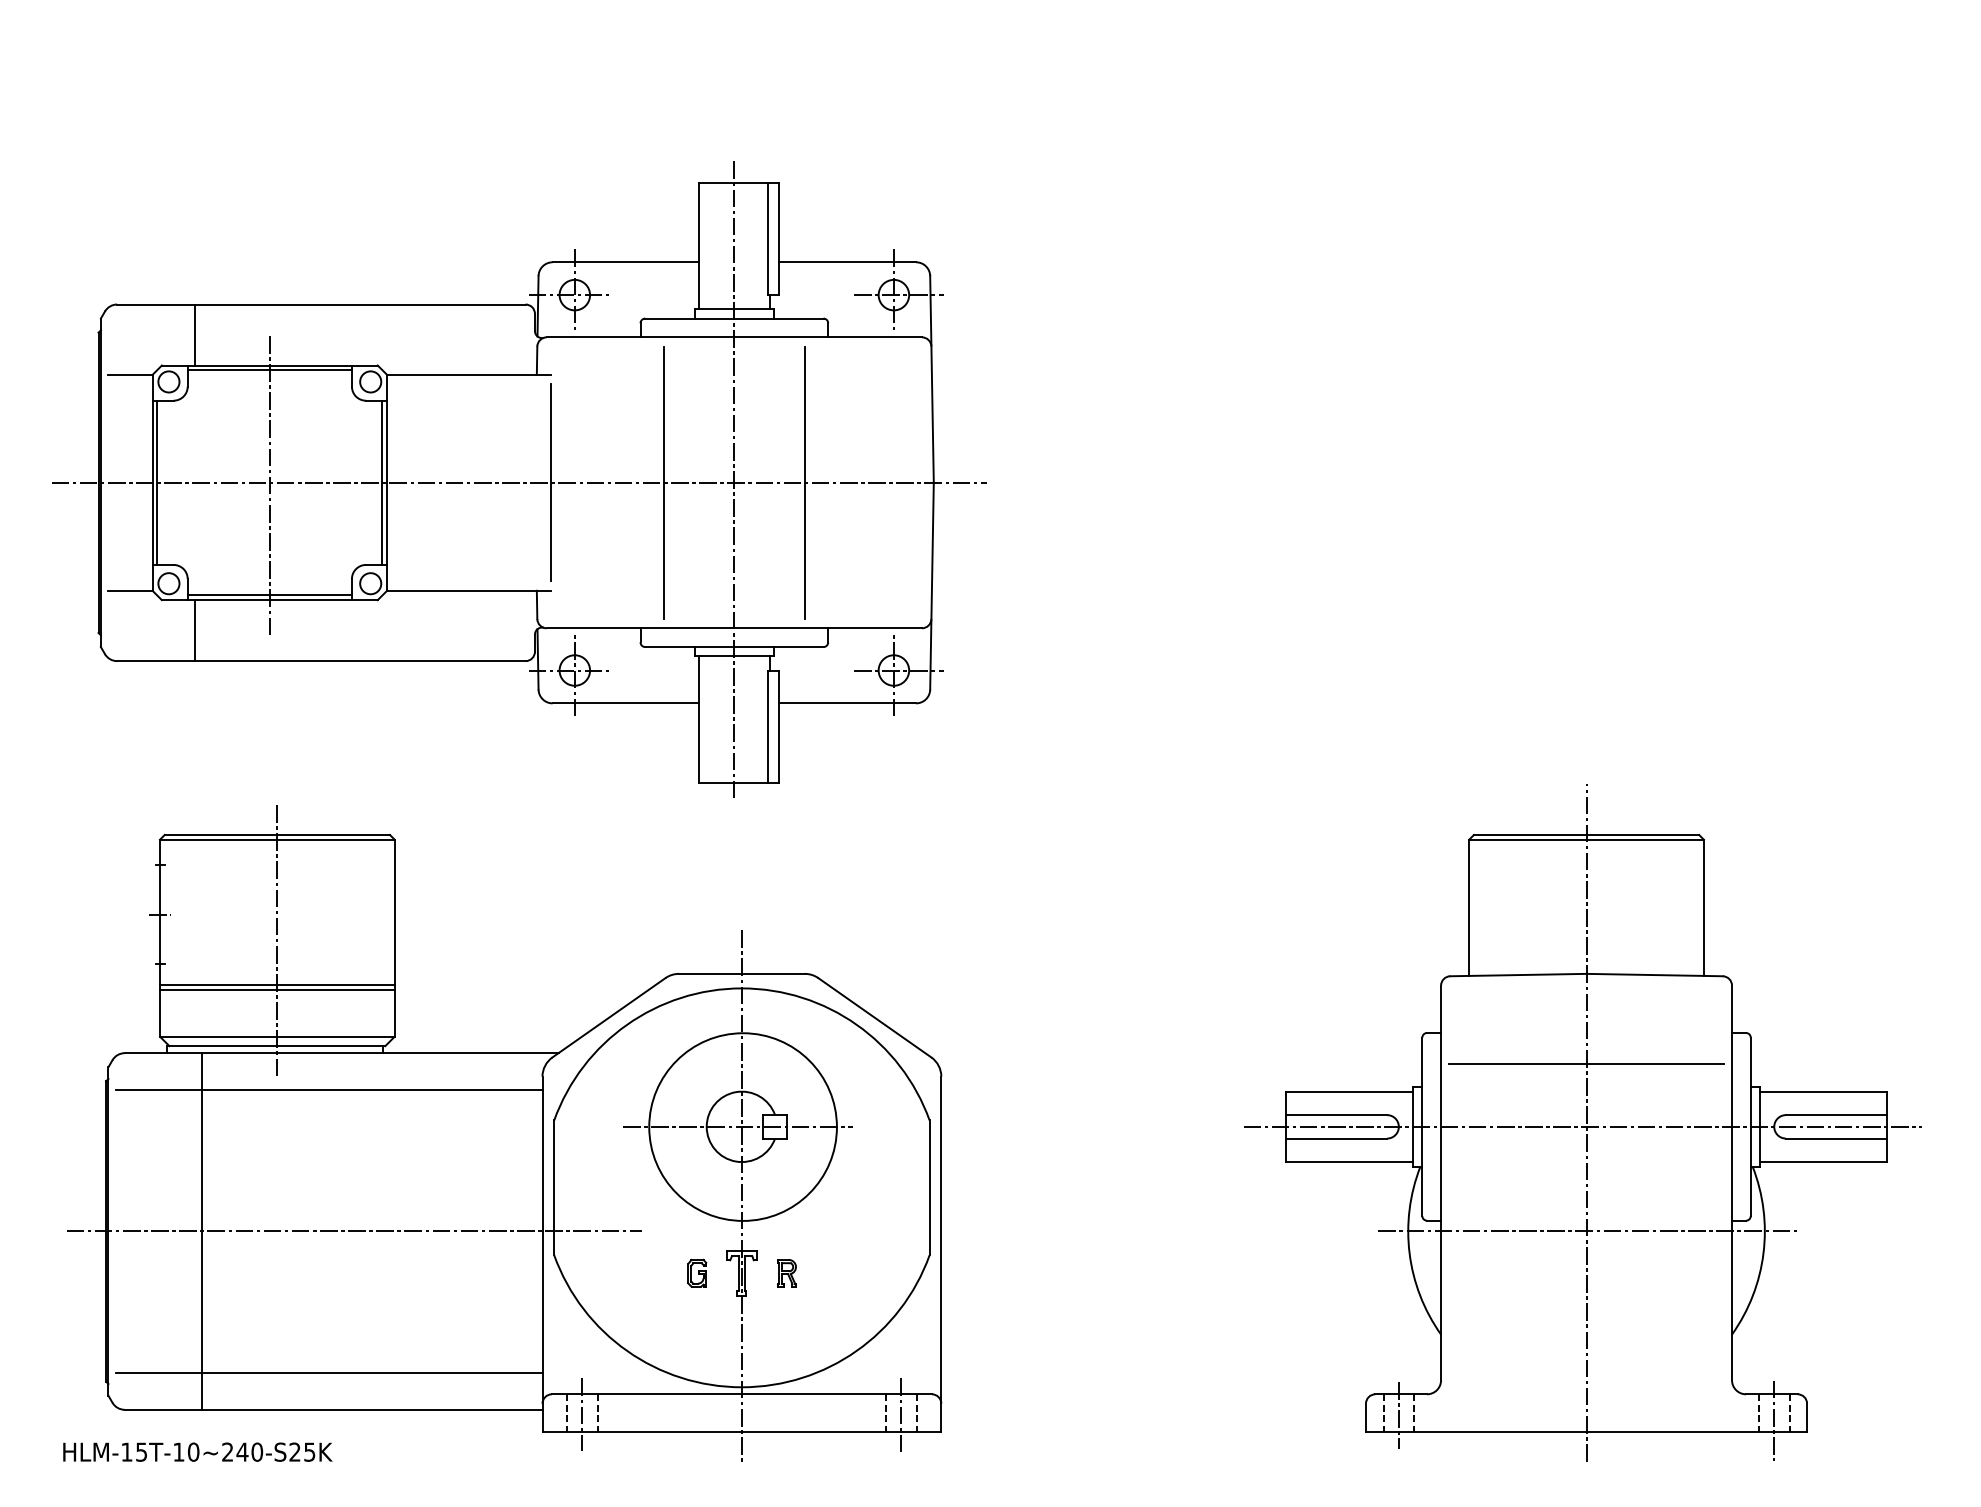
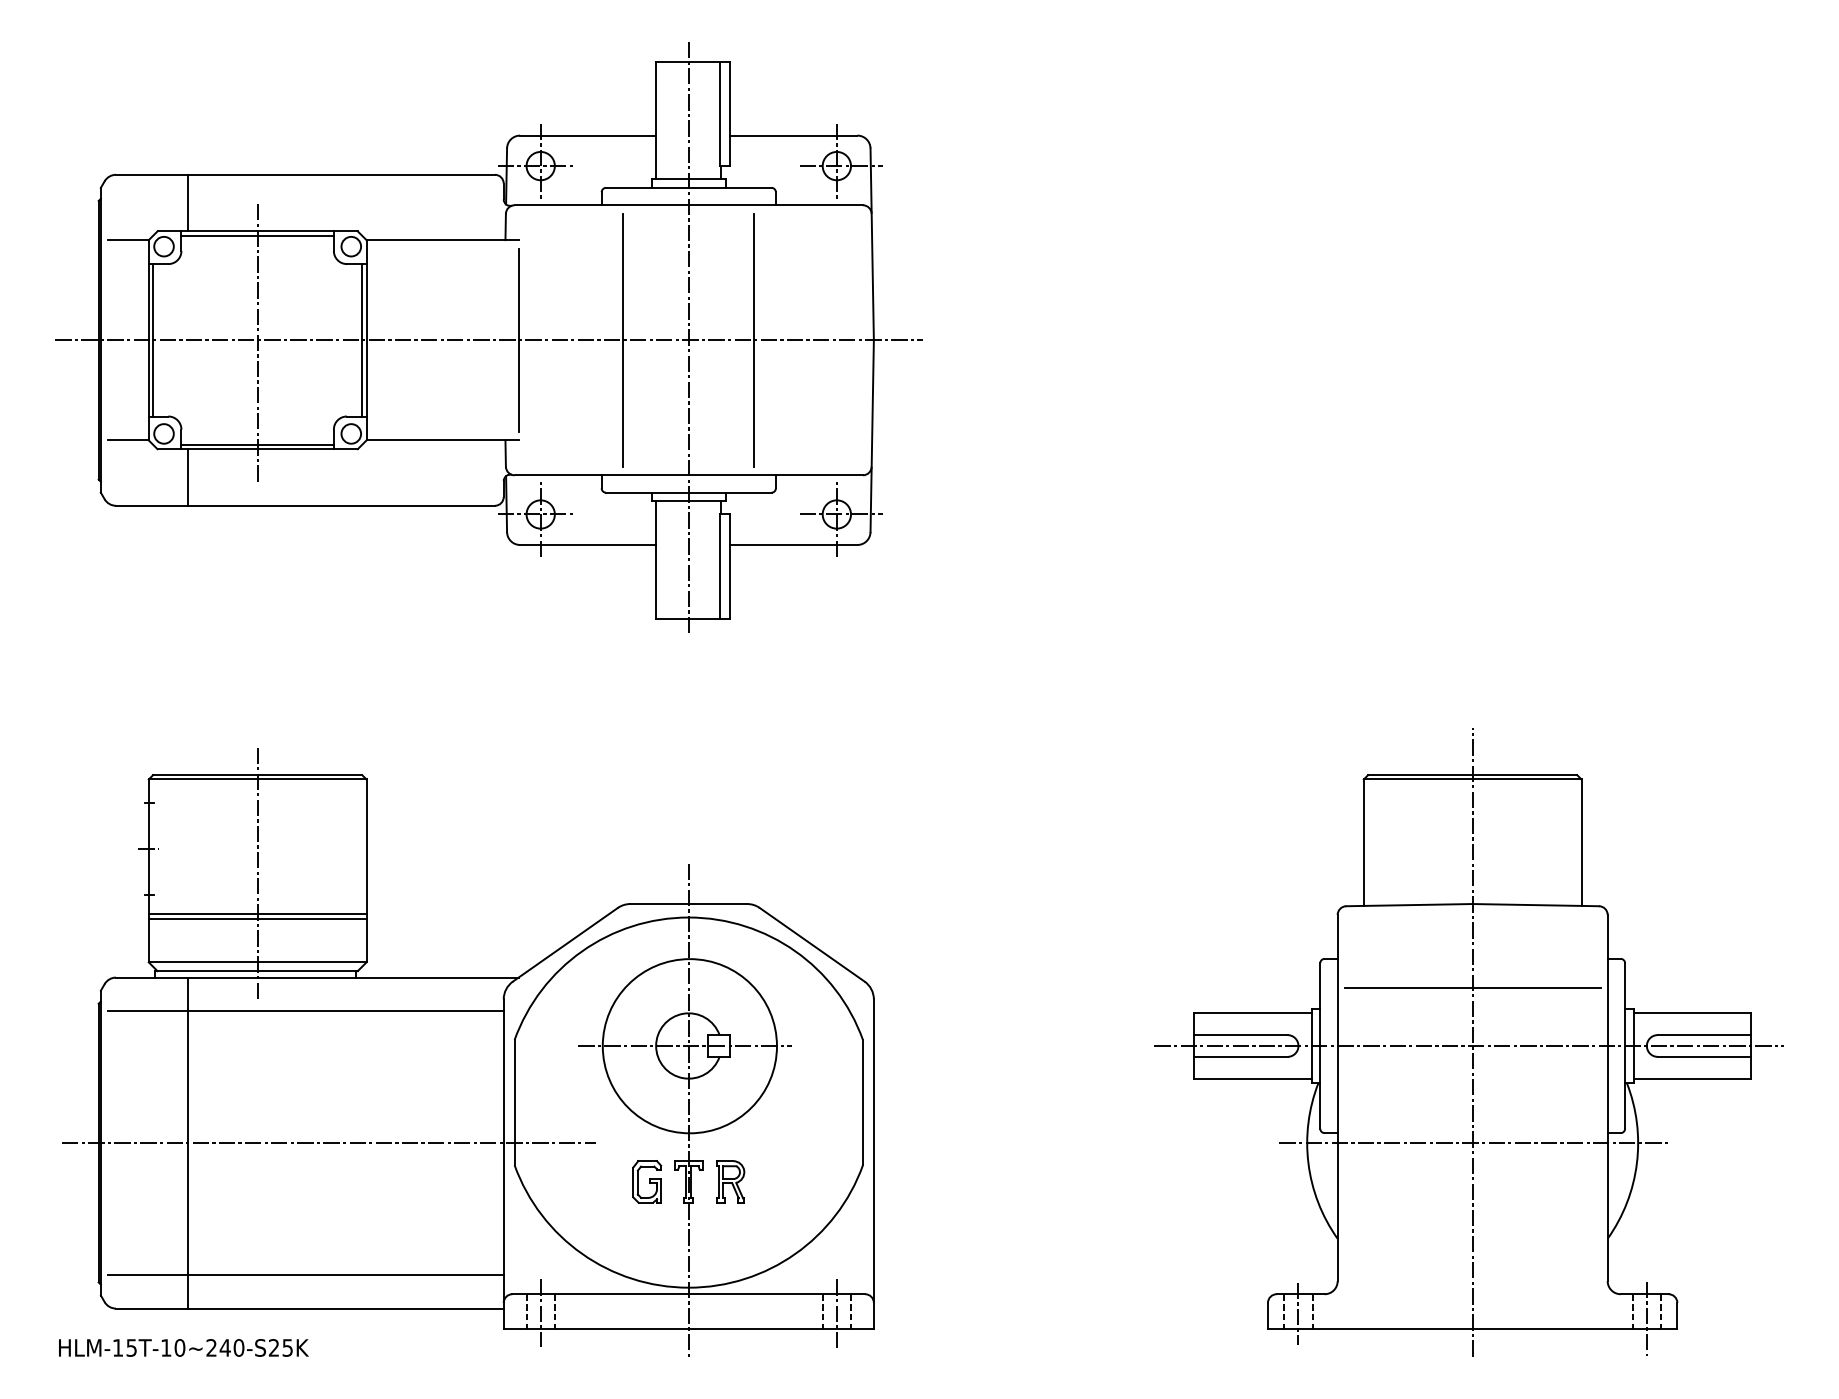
part: (518, 479) -> (488, 337), moved
part: (697, 1272) -> (647, 1181), size x1.67
part: (786, 1272) -> (730, 1181), size x1.67

